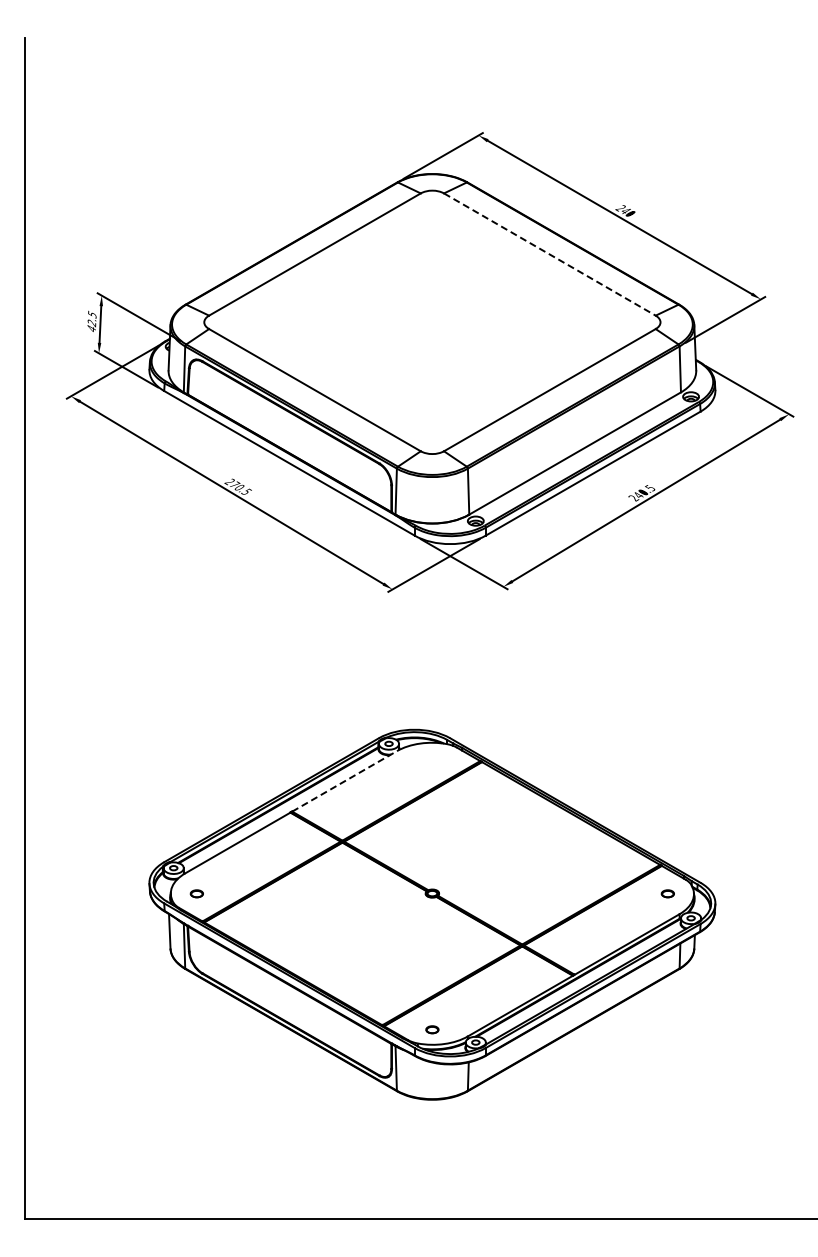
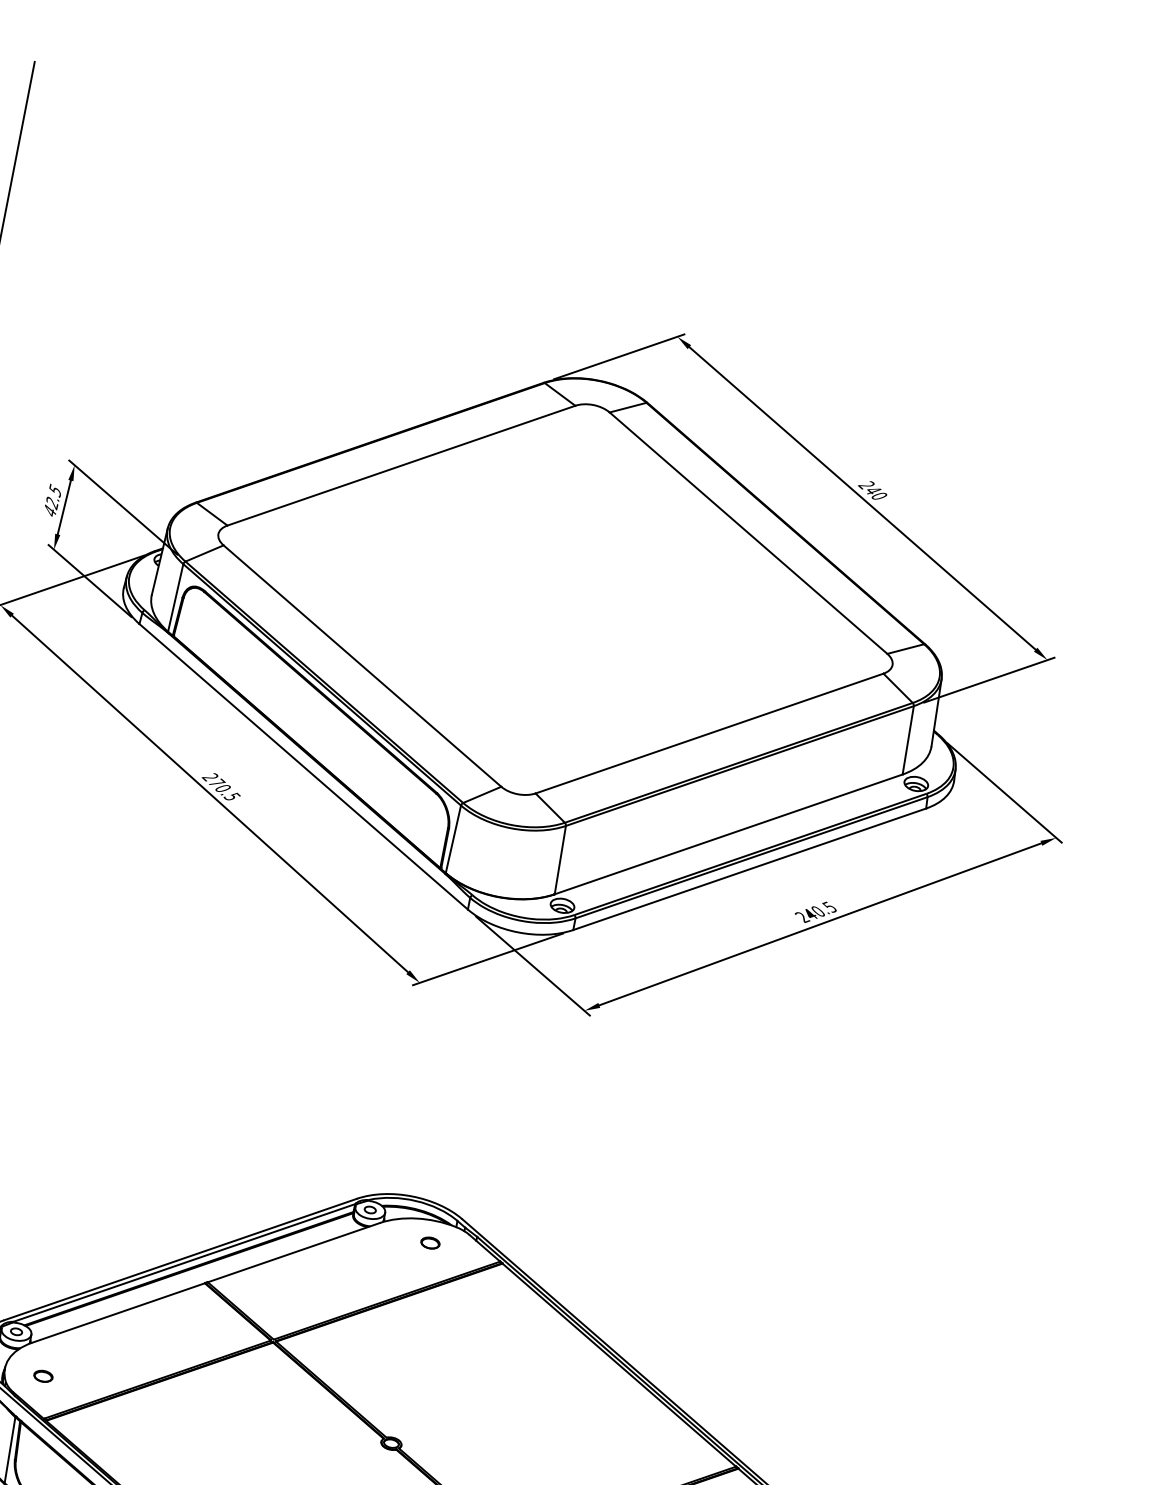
line: (550, 254) -> (749, 533), dashed -> solid
part: (432, 757) -> (430, 1242), added
line: (345, 781) -> (295, 1253), dashed -> solid

